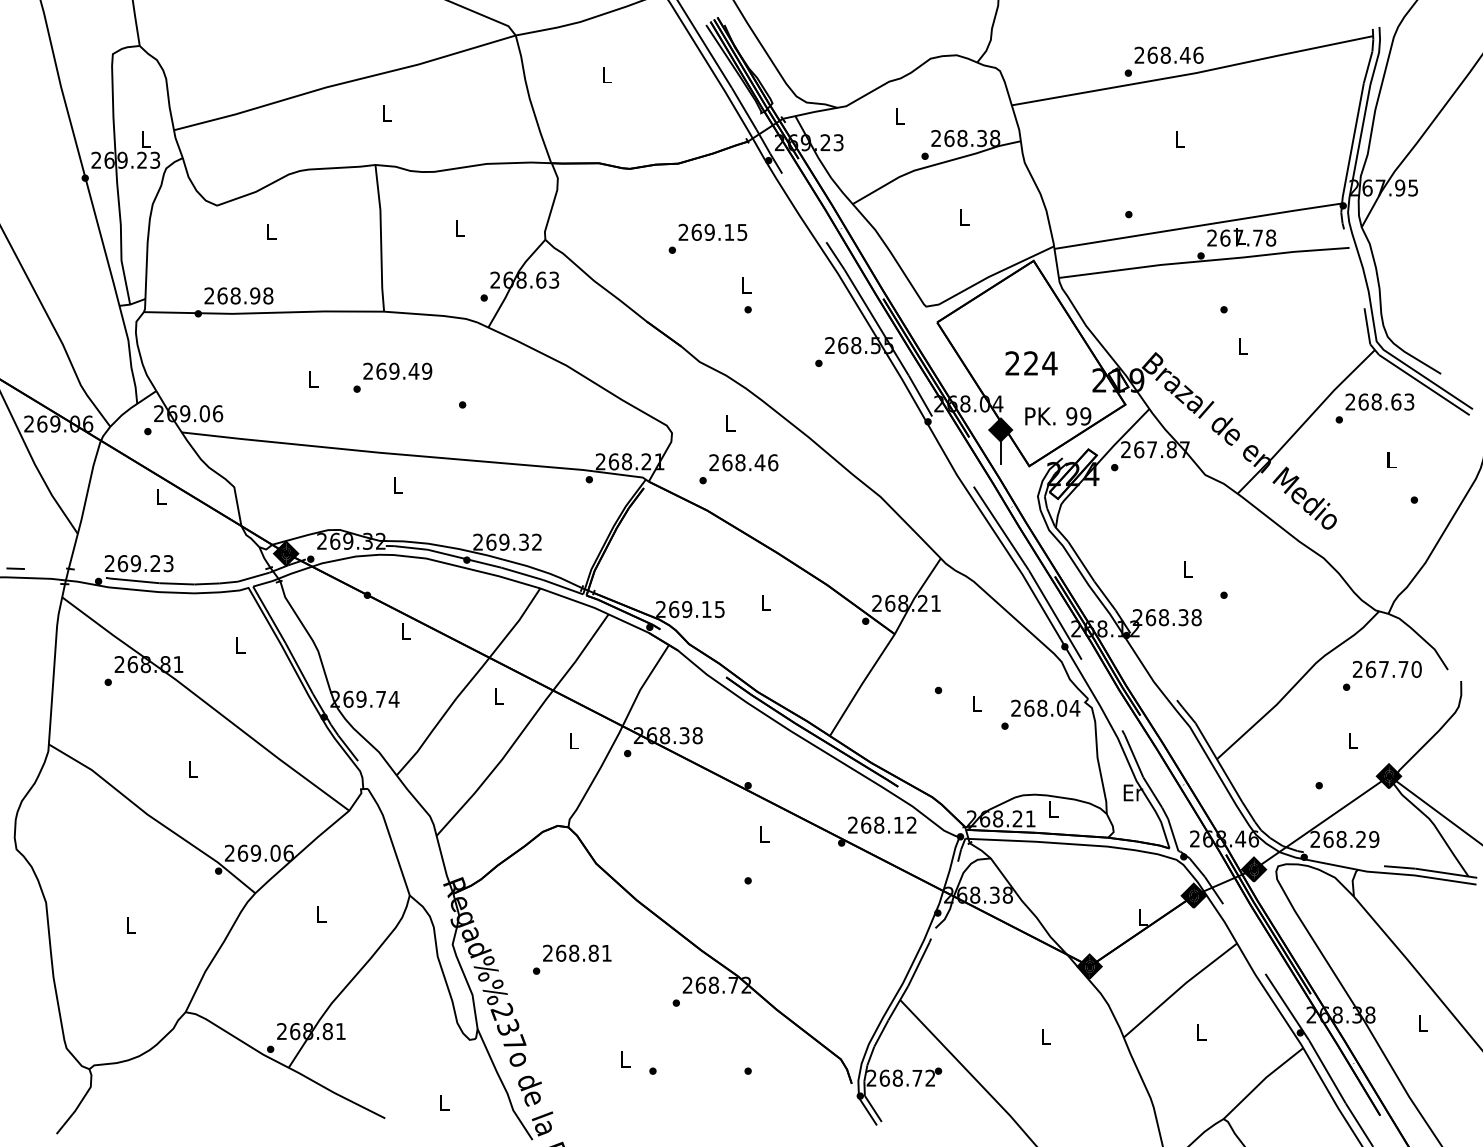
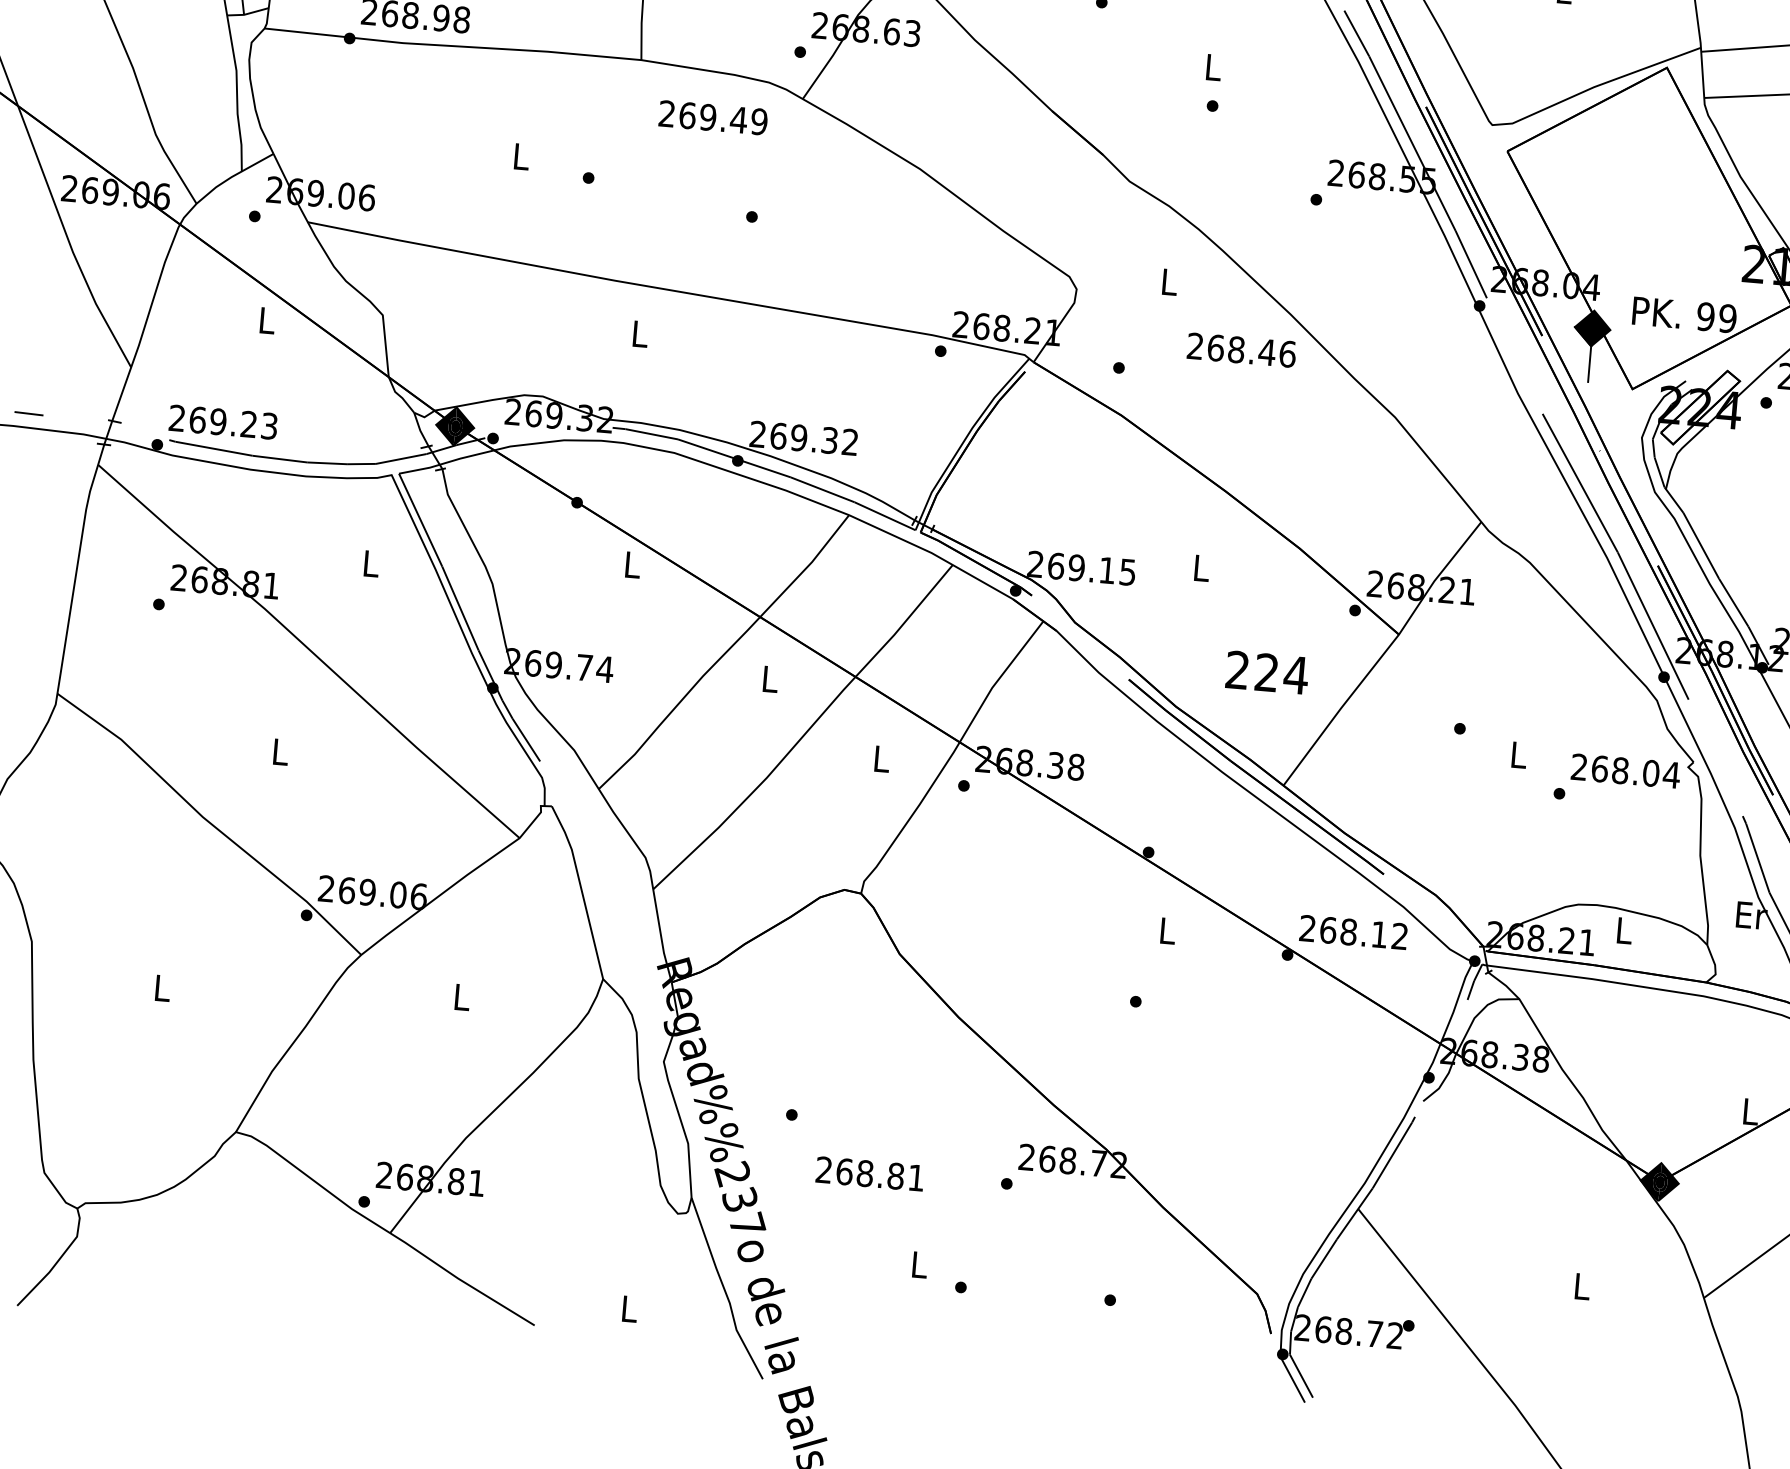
text: (1031, 363) -> (1267, 672), moved
text: (397, 370) -> (713, 116), moved
text: (743, 462) -> (1241, 349), moved
text: (577, 952) -> (870, 1172), moved

